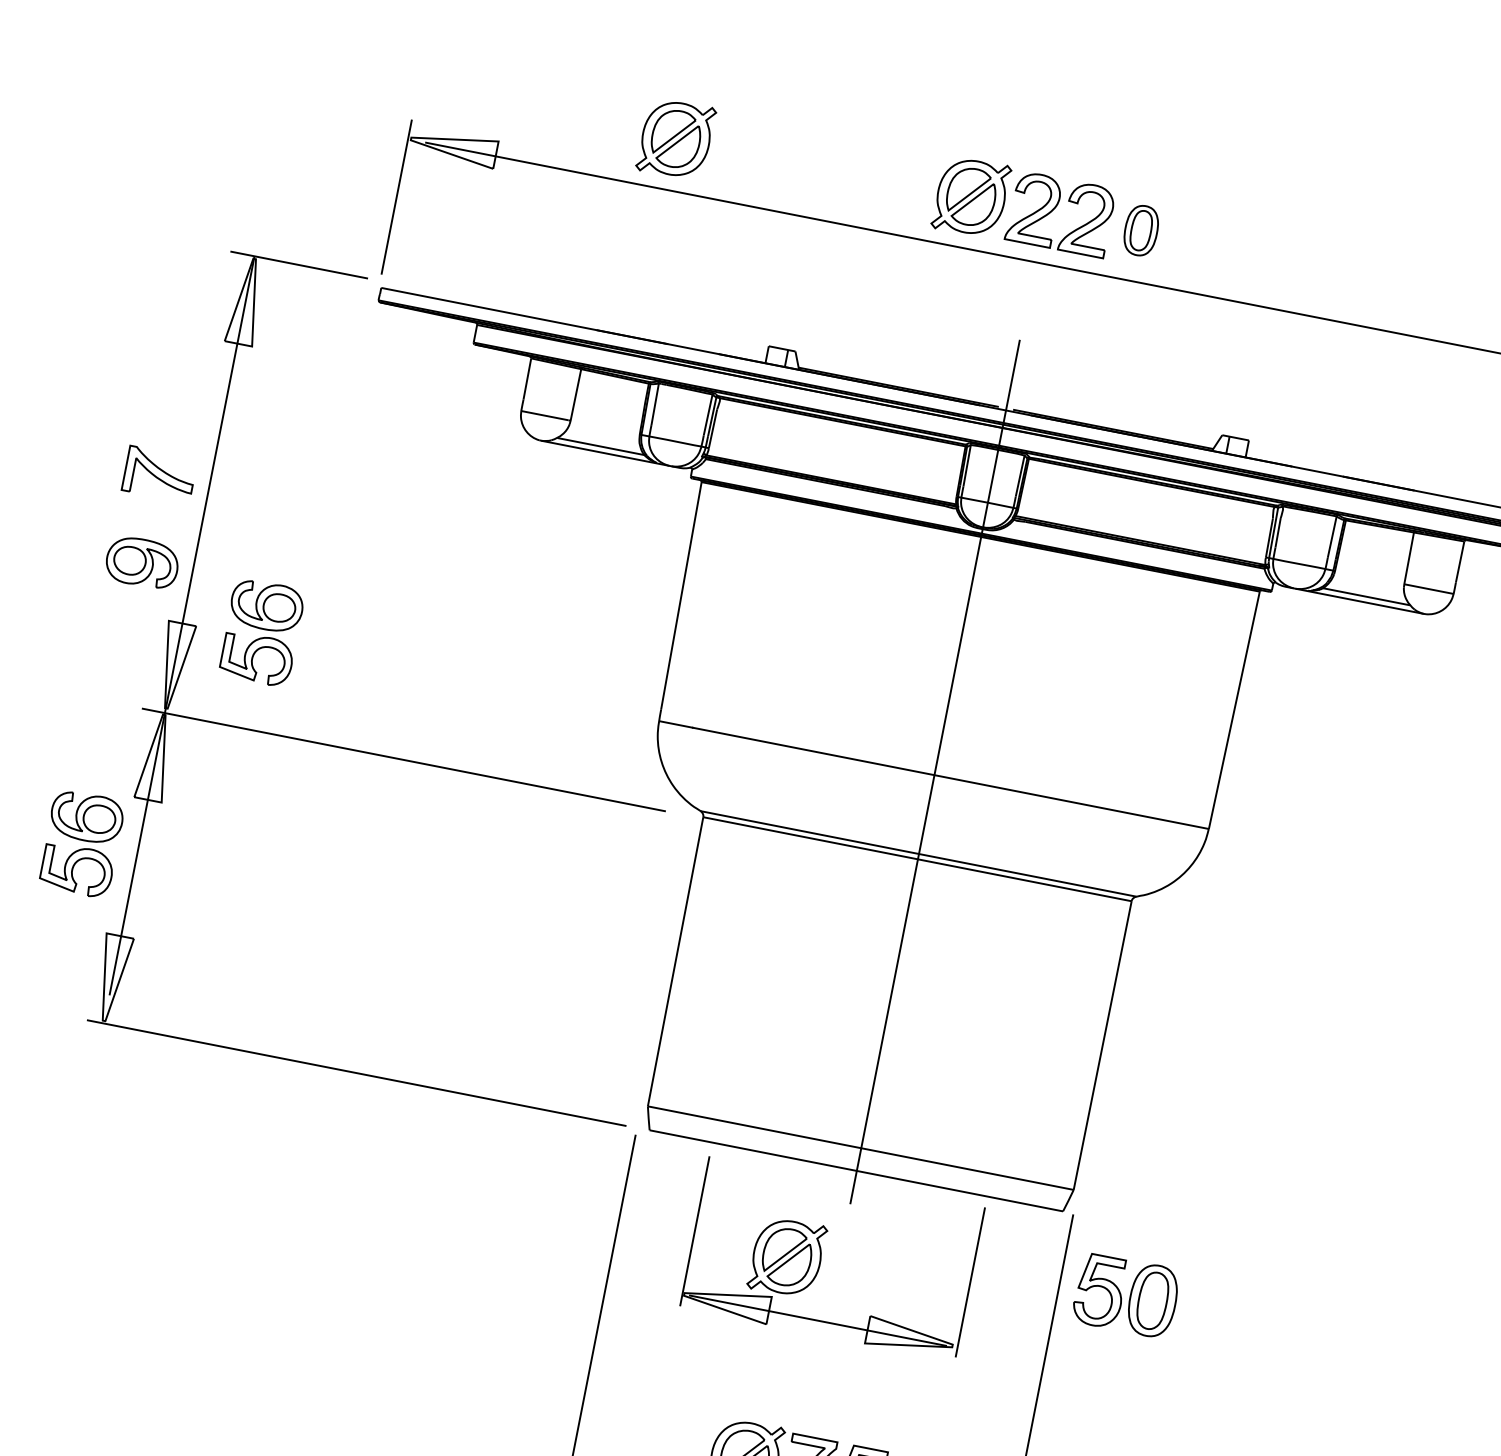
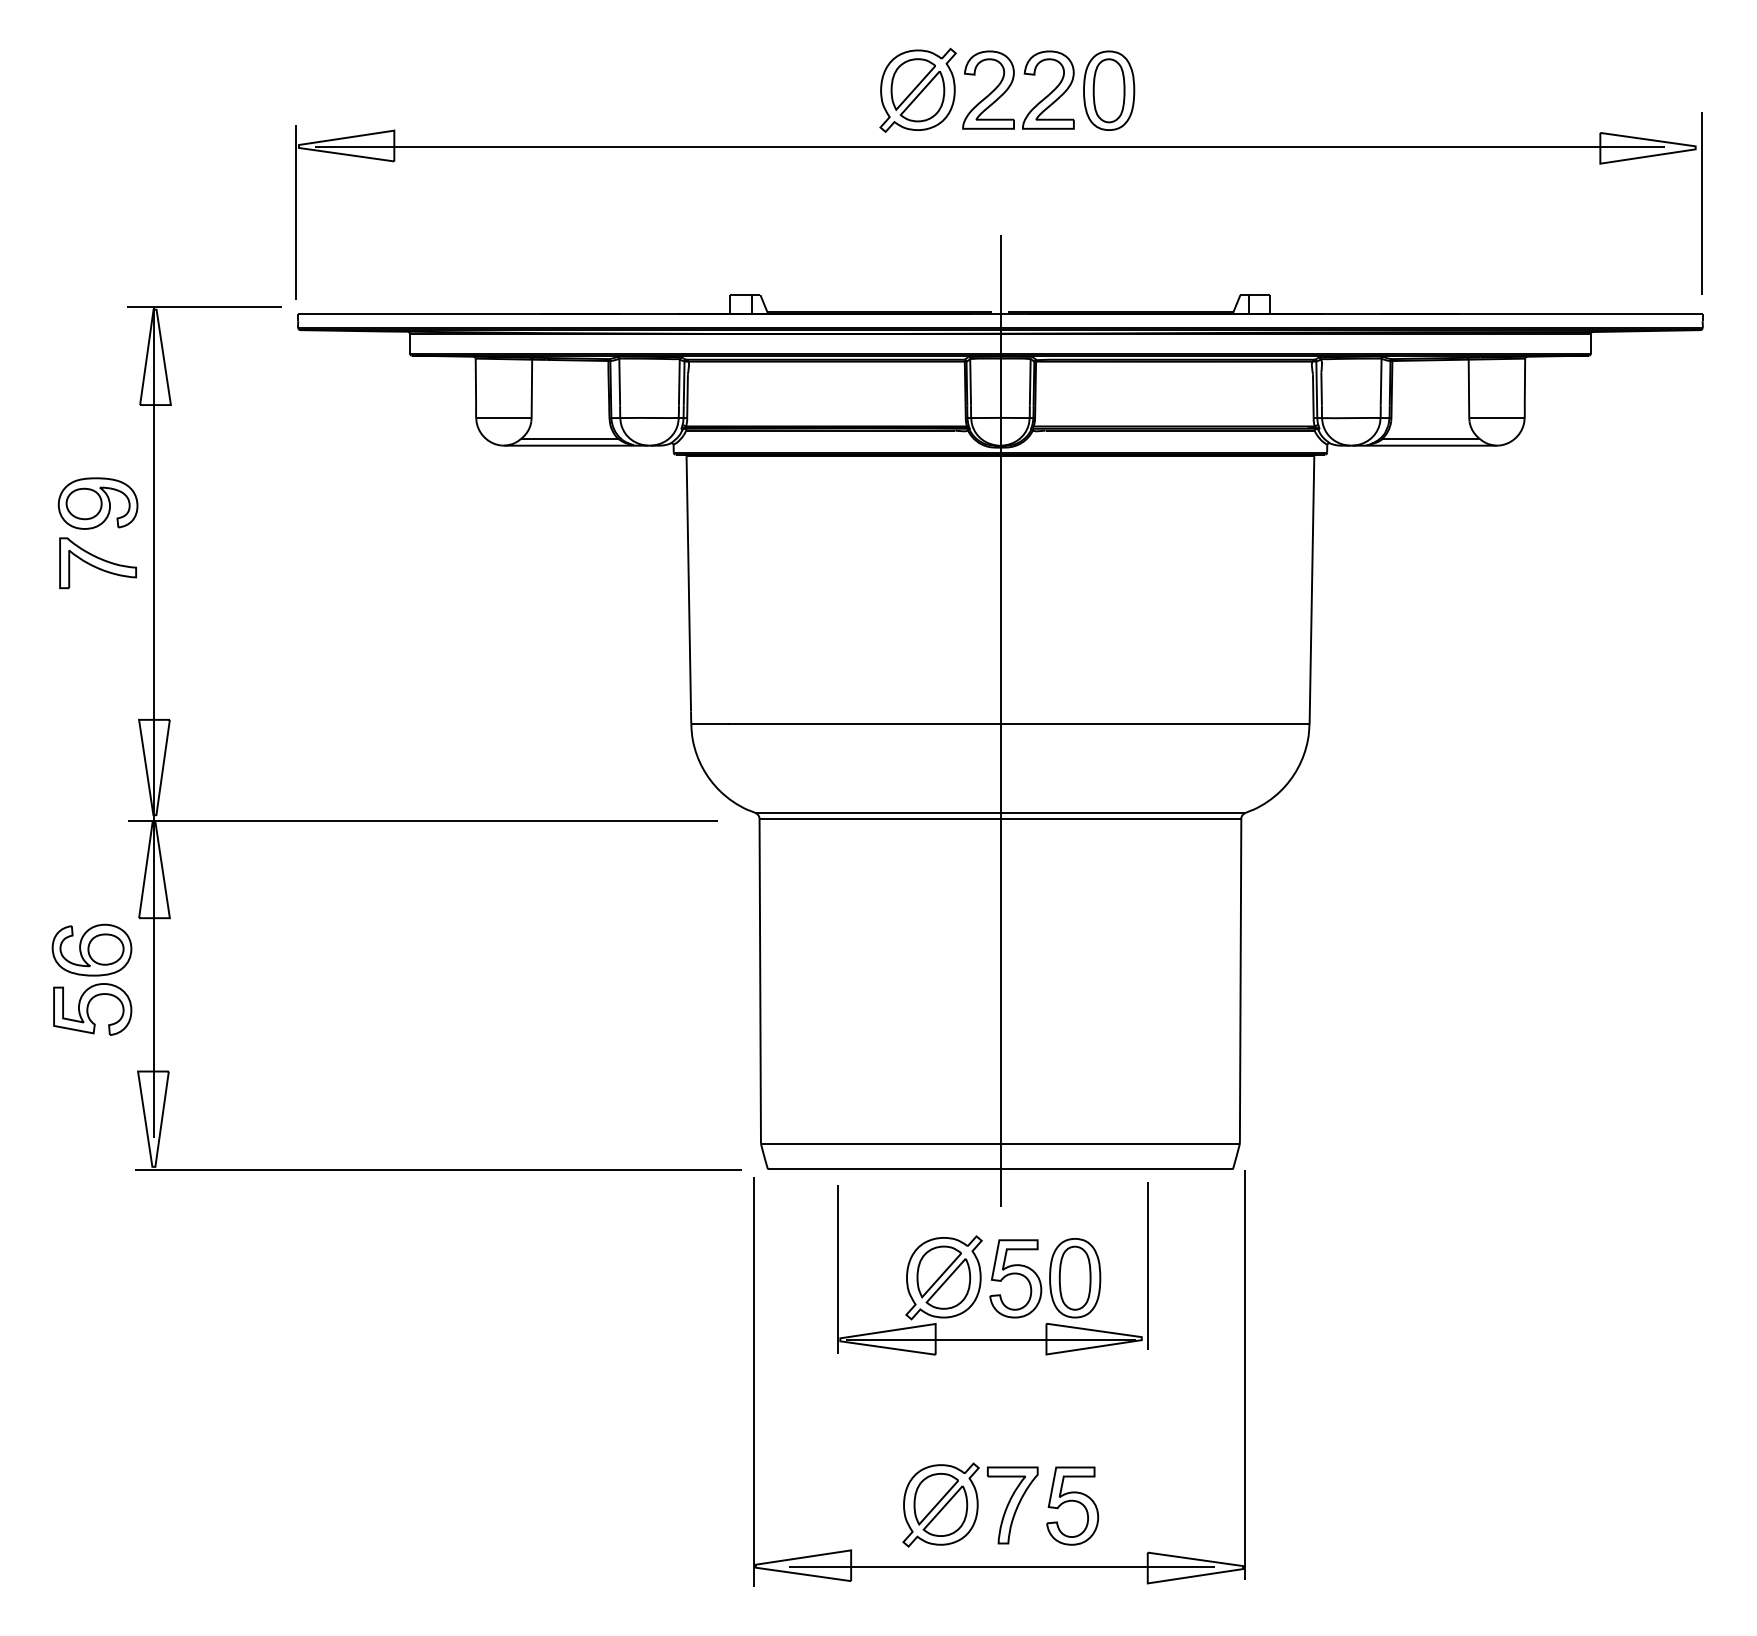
part: (675, 138) -> (585, 89), removed
part: (1141, 230) -> (1109, 90), size x1.43
part: (141, 562) -> (97, 503), moved
part: (261, 632) -> (241, 712), removed
part: (1126, 1295) -> (1045, 1278), moved

